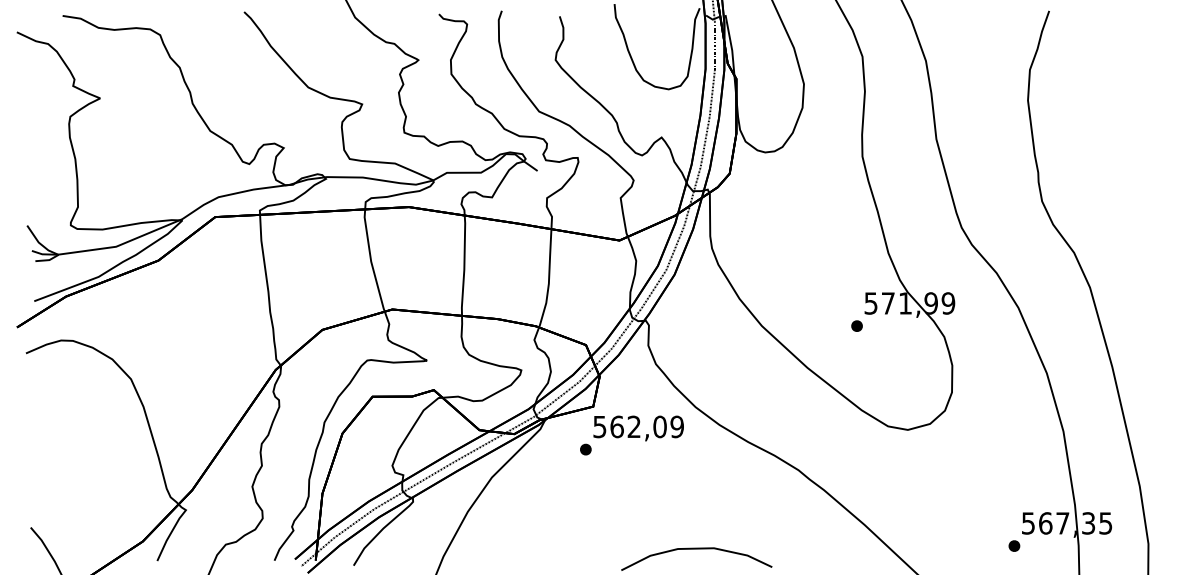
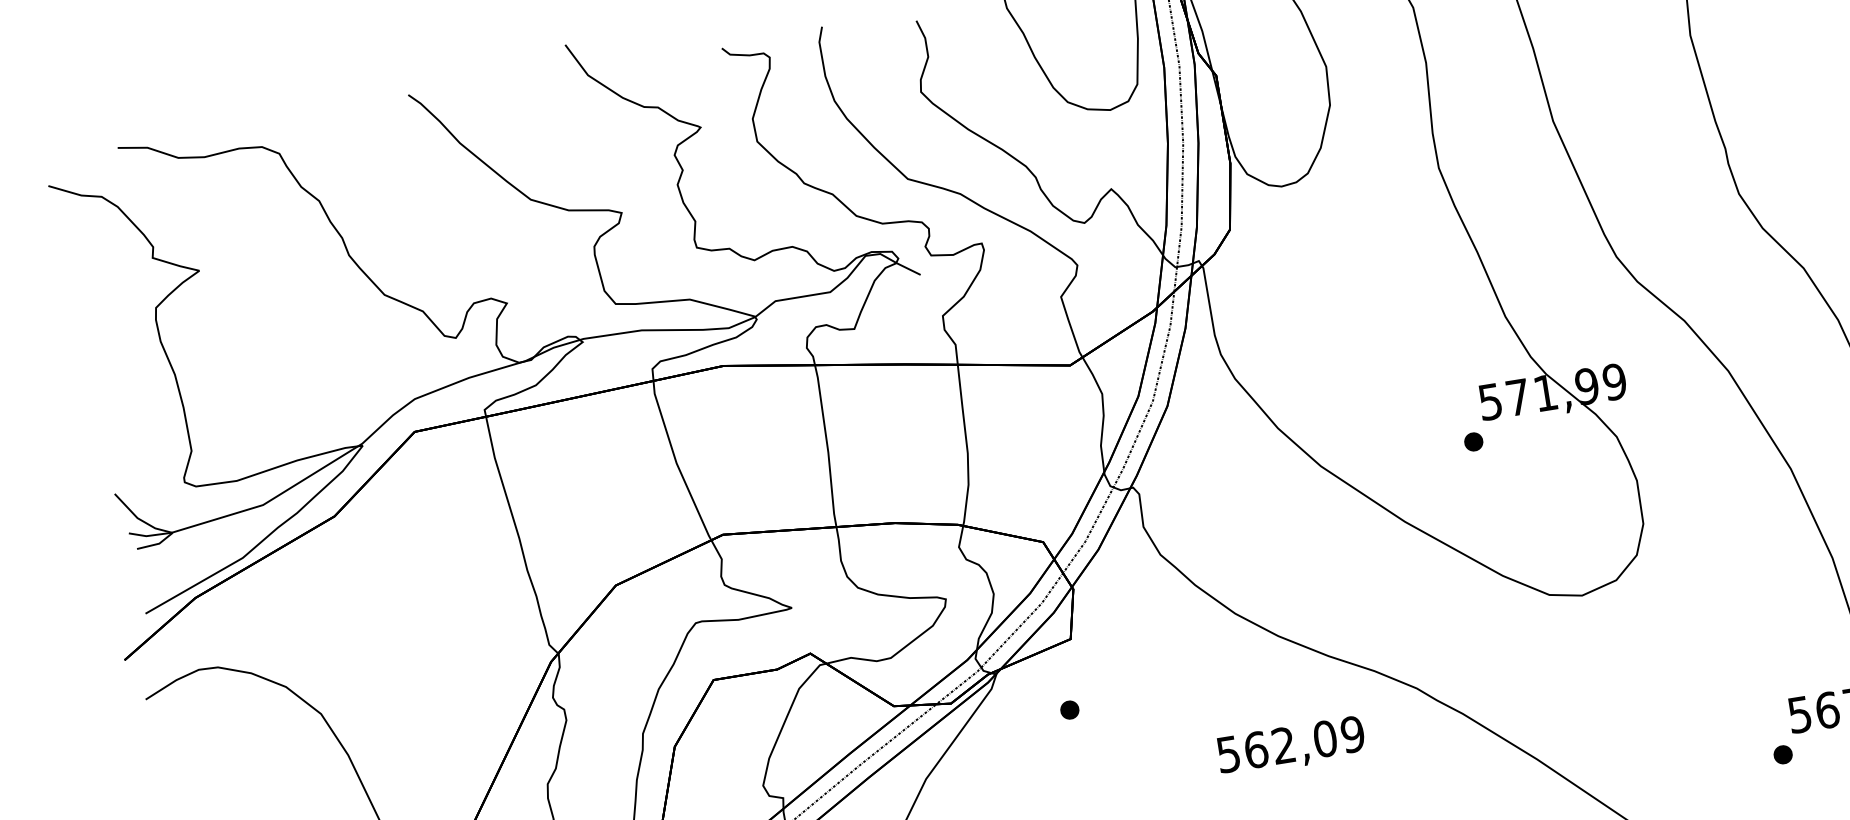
text: (638, 428) -> (1291, 746), moved

